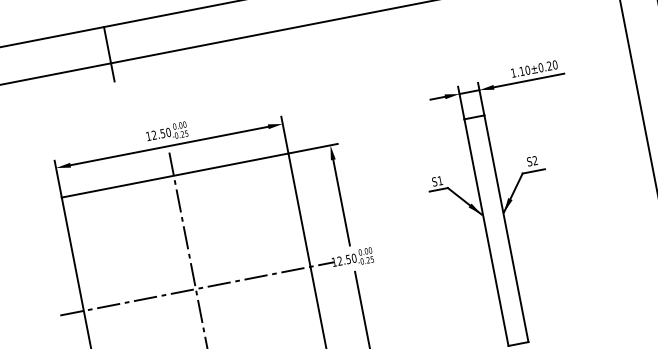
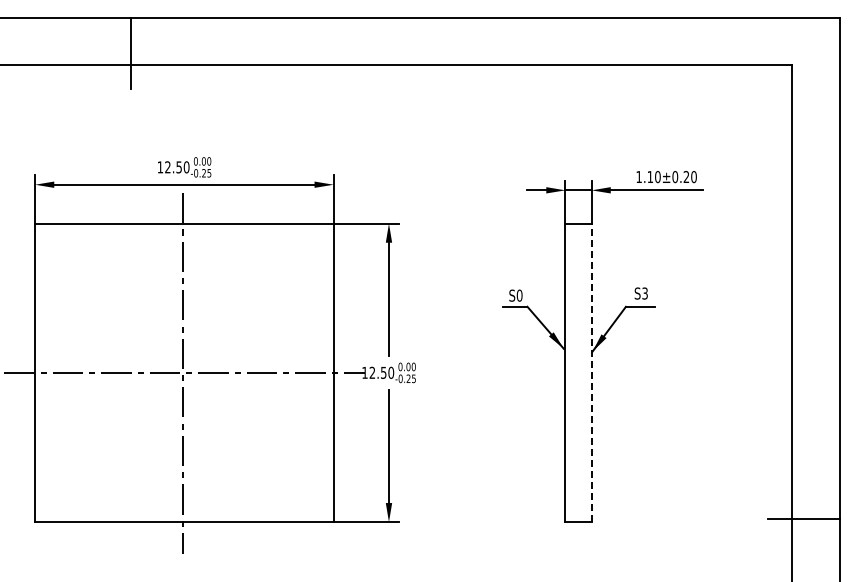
text: (534, 160) -> (644, 293), S2 -> S3
text: (440, 180) -> (519, 295), S1 -> S0
line: (506, 228) -> (591, 372), solid -> dashed

